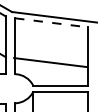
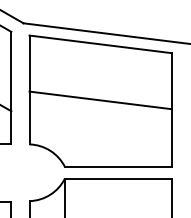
line: (51, 22) -> (100, 43), dashed -> solid
line: (50, 62) -> (100, 100), moved

